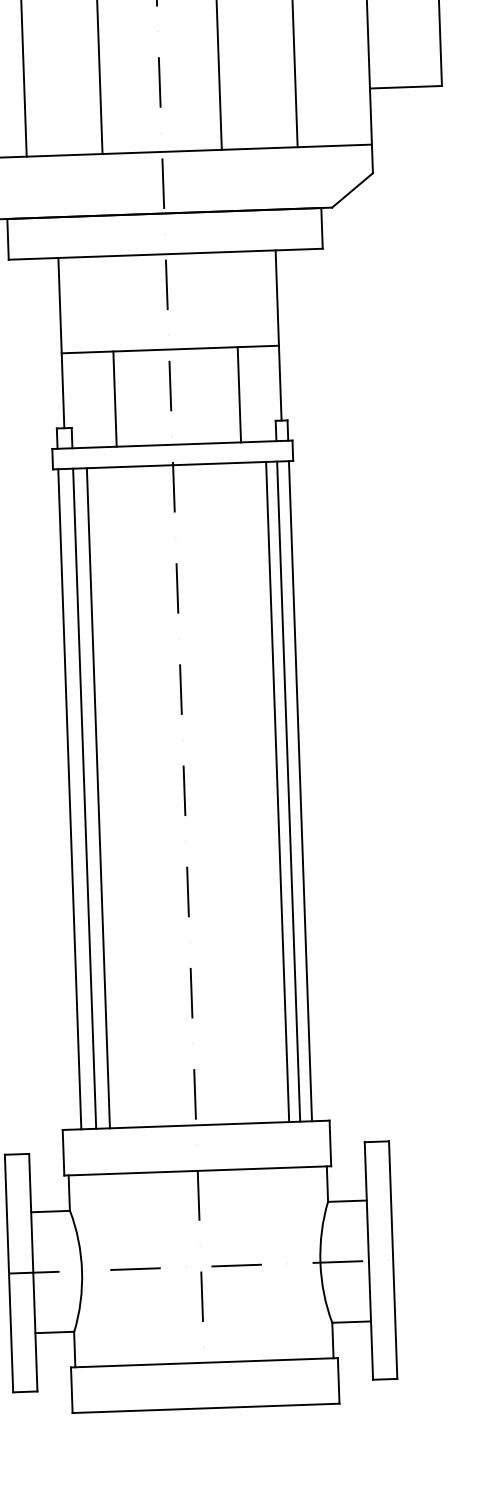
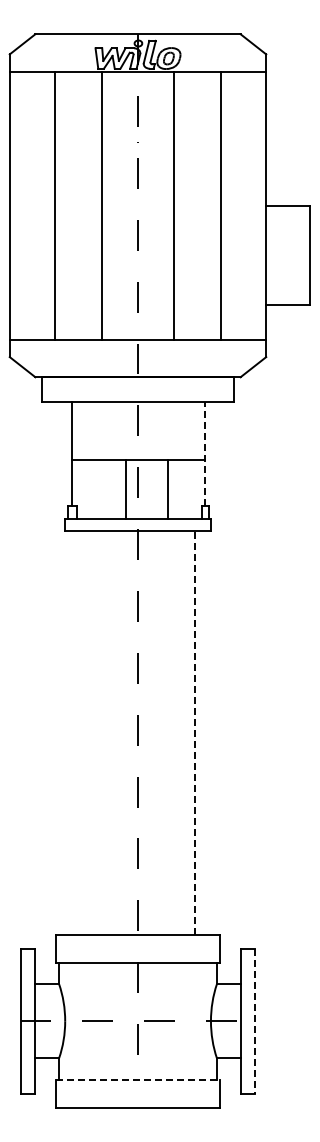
line: (279, 334) -> (205, 453), solid -> dashed
line: (238, 394) -> (167, 489), moved
line: (114, 399) -> (125, 489), moved
line: (288, 790) -> (201, 732), removed
line: (299, 790) -> (208, 732), removed
line: (277, 791) -> (194, 732), solid -> dashed
line: (98, 797) -> (85, 732), removed
line: (69, 798) -> (67, 732), removed
line: (84, 798) -> (76, 732), removed
line: (393, 1260) -> (255, 1021), solid -> dashed
line: (205, 1362) -> (138, 1079), solid -> dashed

